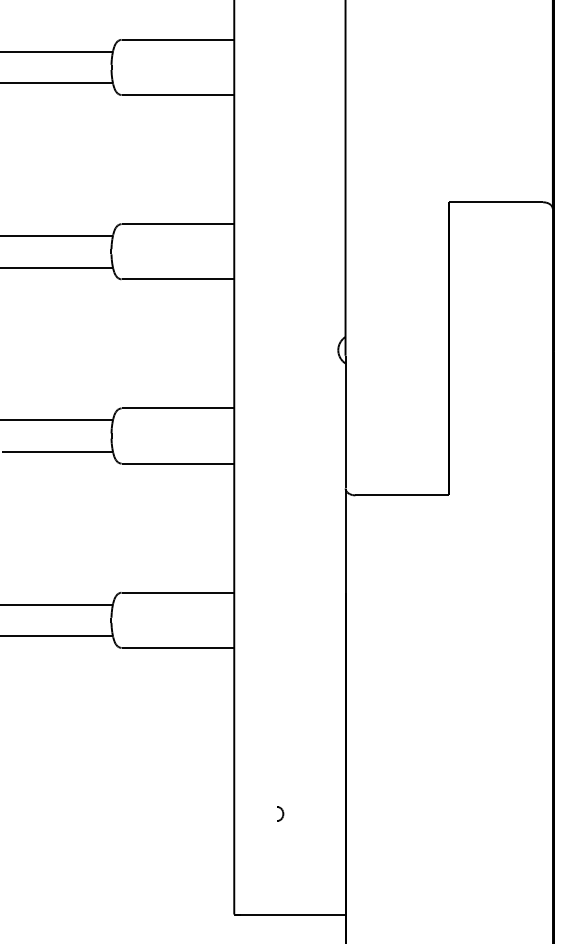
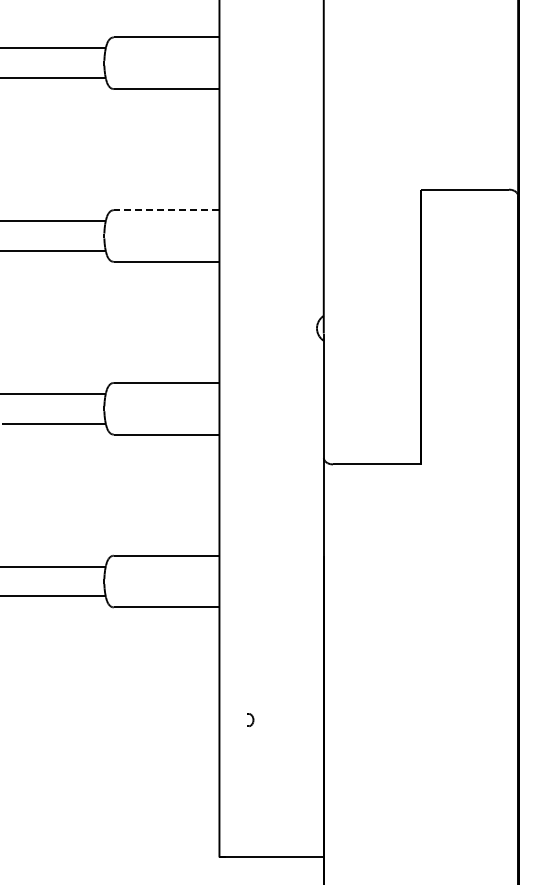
line: (177, 224) -> (166, 210), solid -> dashed
part: (280, 813) -> (250, 719), moved

